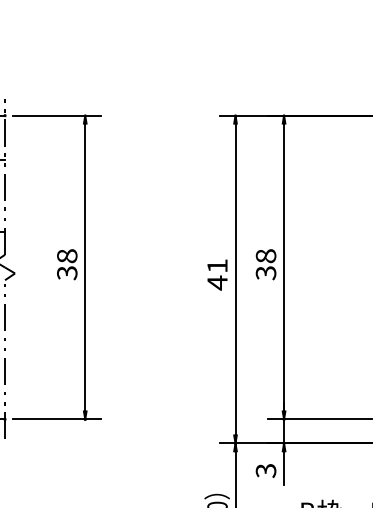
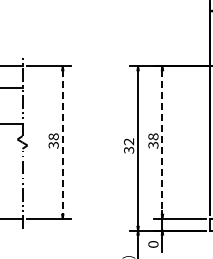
line: (84, 269) -> (62, 143), solid -> dashed
line: (284, 269) -> (162, 143), solid -> dashed
text: (218, 273) -> (129, 145), 41 -> 32
text: (266, 470) -> (153, 244), 3 -> 0

